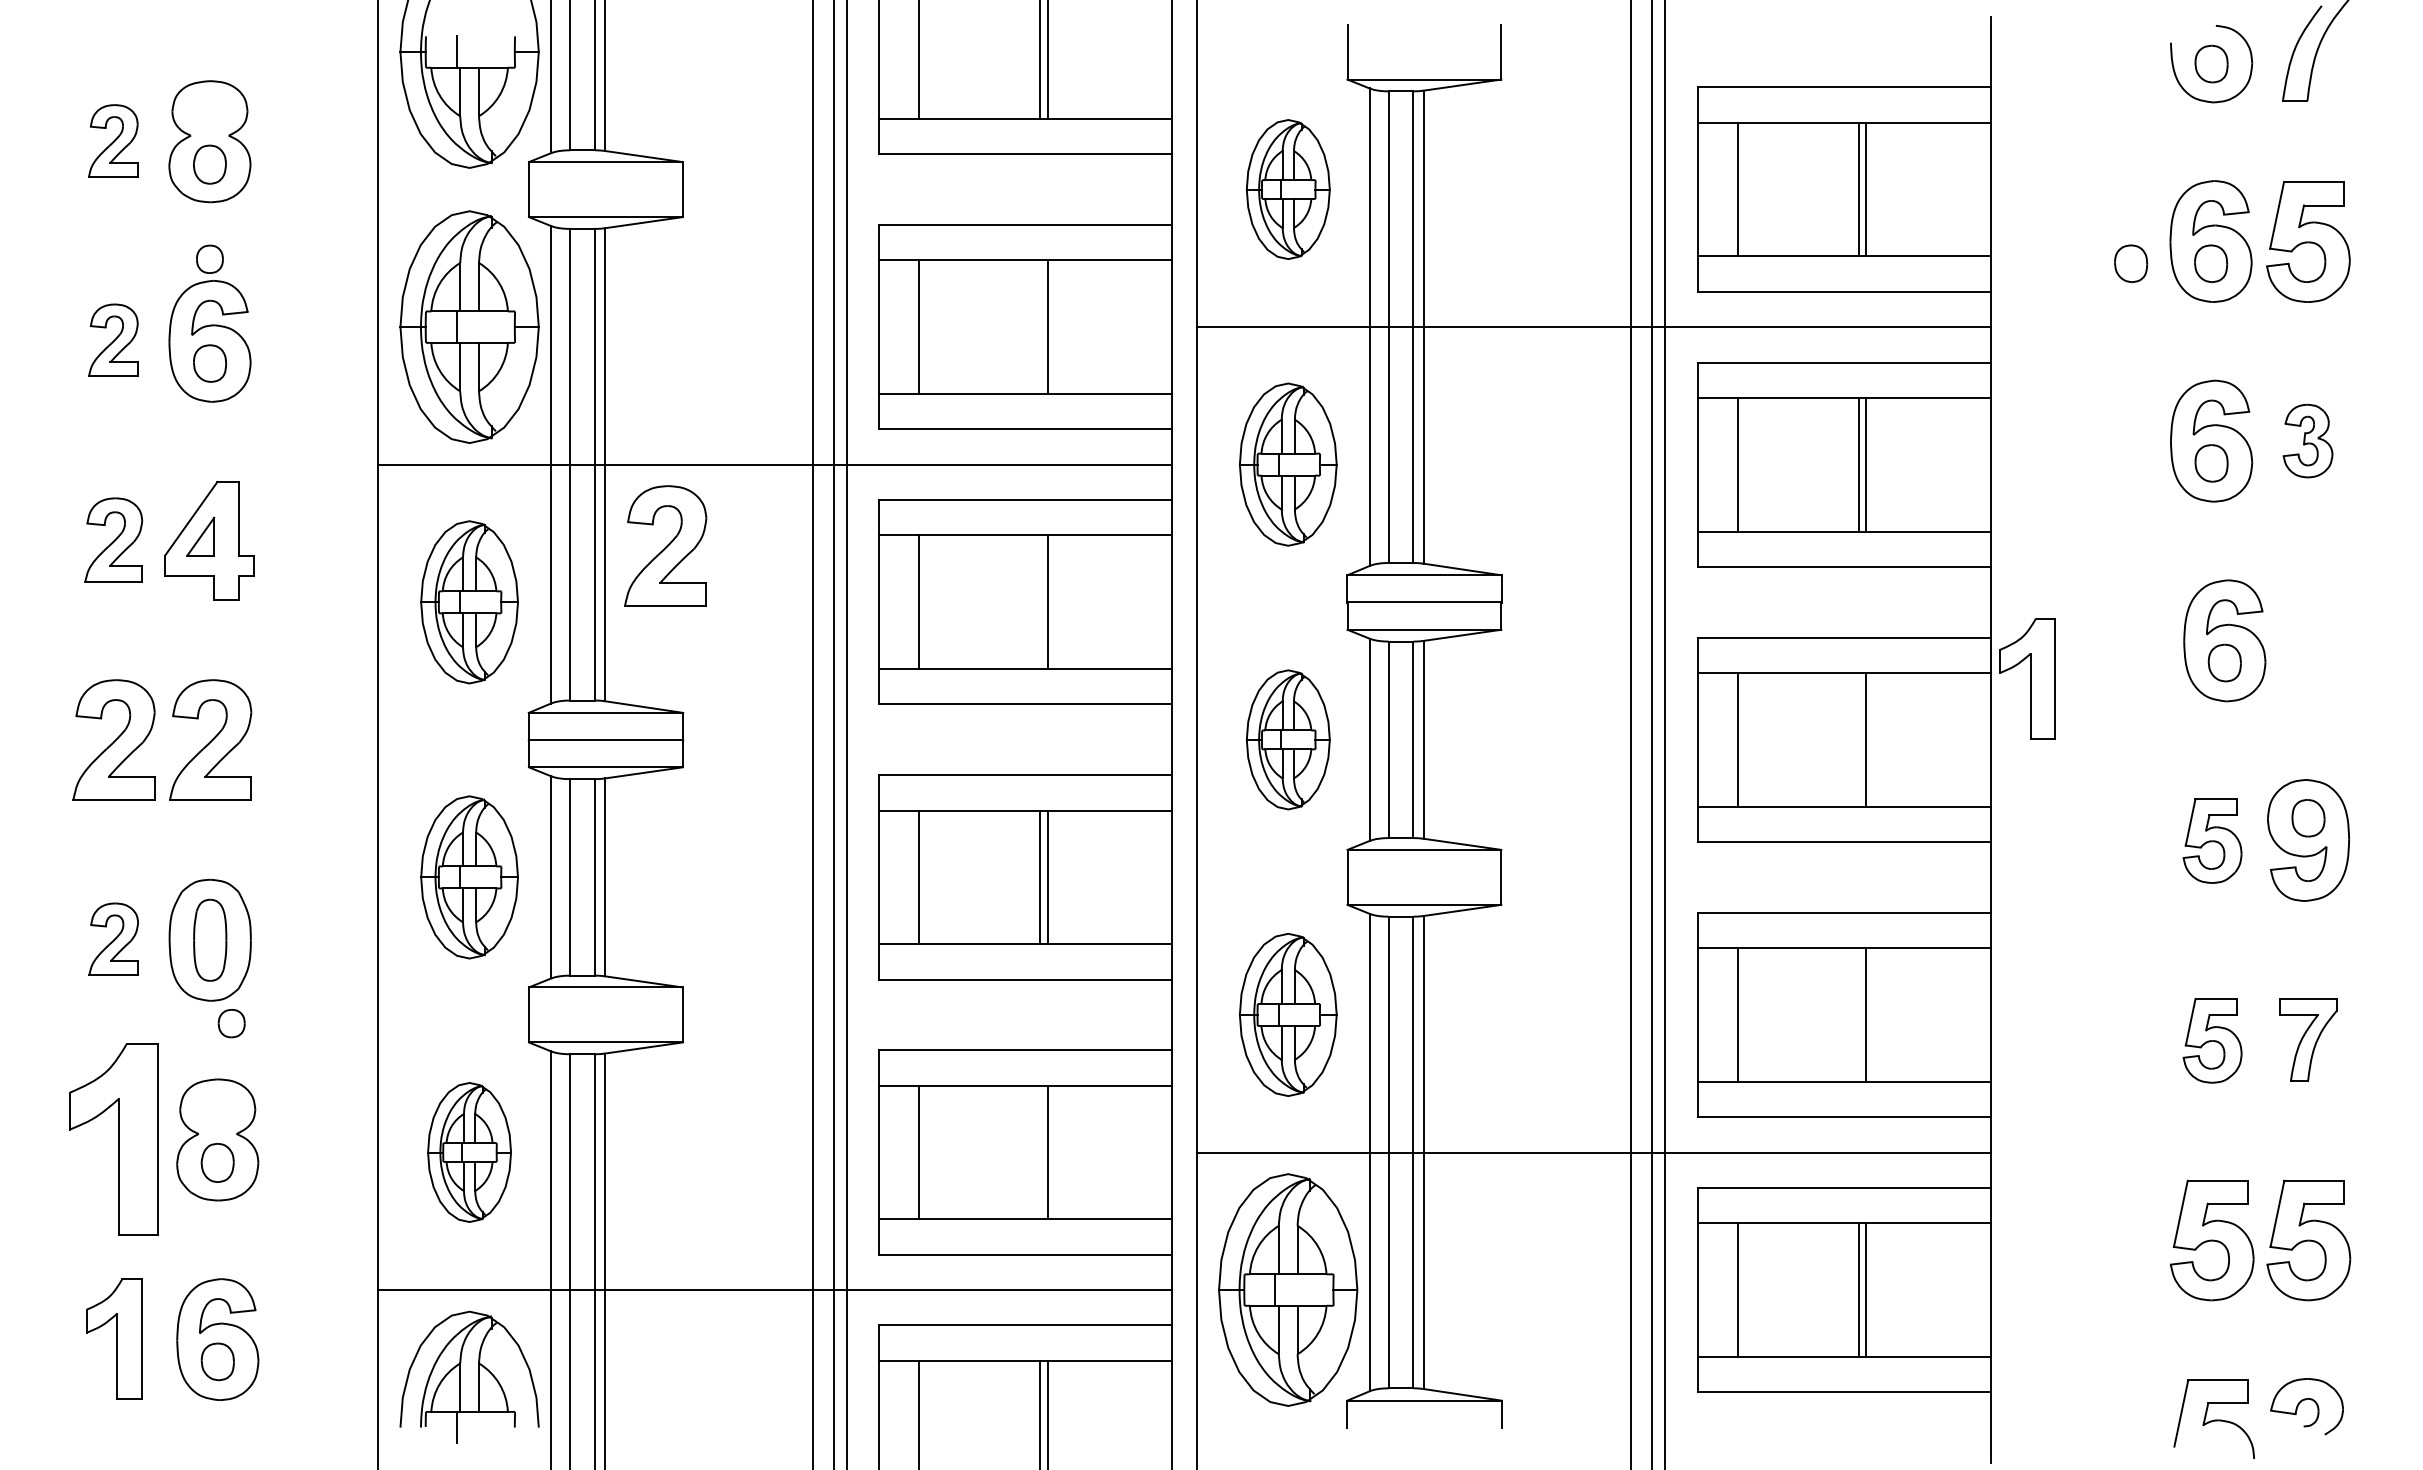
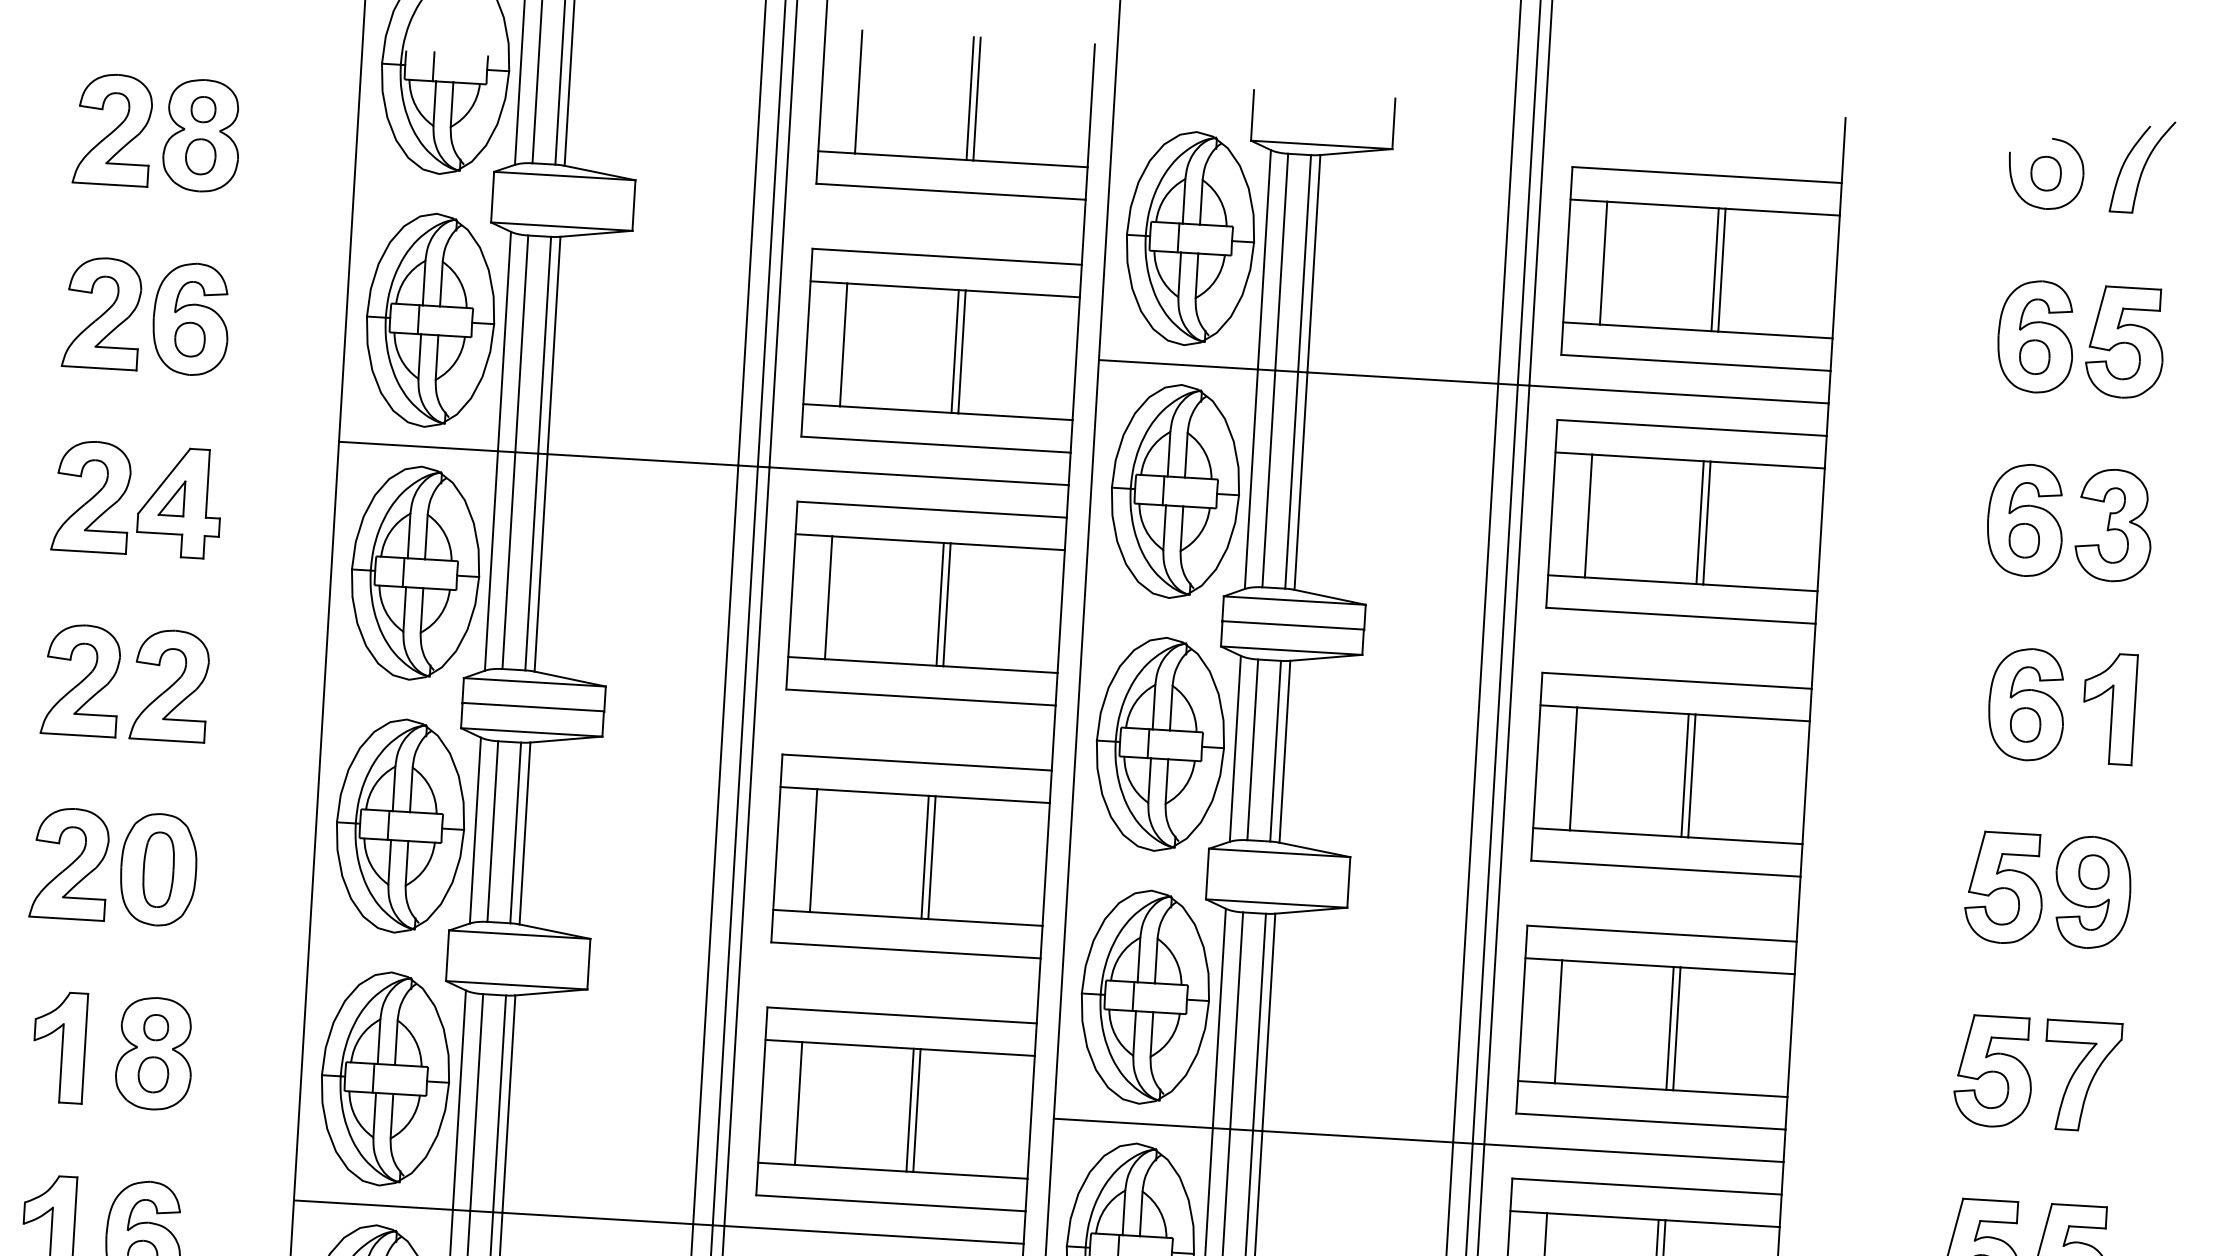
part: (113, 140) -> (113, 129), size x1.67
part: (1288, 189) -> (1190, 238), size x1.67
part: (209, 258) -> (203, 108), moved
part: (2131, 263) -> (1961, 352), removed
line: (1040, 326) -> (955, 350), added
part: (113, 339) -> (102, 312), size x1.67
part: (2307, 440) -> (2113, 524), size x1.67
part: (1288, 464) -> (1175, 491), size x1.43
part: (113, 539) -> (91, 496), size x1.43
part: (665, 545) -> (598, 531), removed
part: (469, 602) -> (415, 573), size x1.43
line: (1040, 602) -> (940, 604), added
part: (2027, 678) -> (2109, 708), moved
part: (1288, 739) -> (1160, 744), size x1.67
line: (1858, 739) -> (1684, 775), added
part: (2212, 840) -> (2004, 887), size x1.43
part: (469, 877) -> (400, 826), size x1.43
part: (113, 938) -> (69, 862), size x1.67
part: (1288, 1014) -> (1145, 996), size x1.43
line: (1858, 1014) -> (1669, 1027), added
part: (231, 1023) -> (155, 1027), moved
part: (2308, 1039) -> (2081, 1075), size x1.43
part: (2212, 1040) -> (1993, 1071), size x1.43
part: (114, 1138) -> (59, 1046), size x0.62
part: (469, 1152) -> (385, 1078), size x1.67
line: (1040, 1152) -> (910, 1110), added

